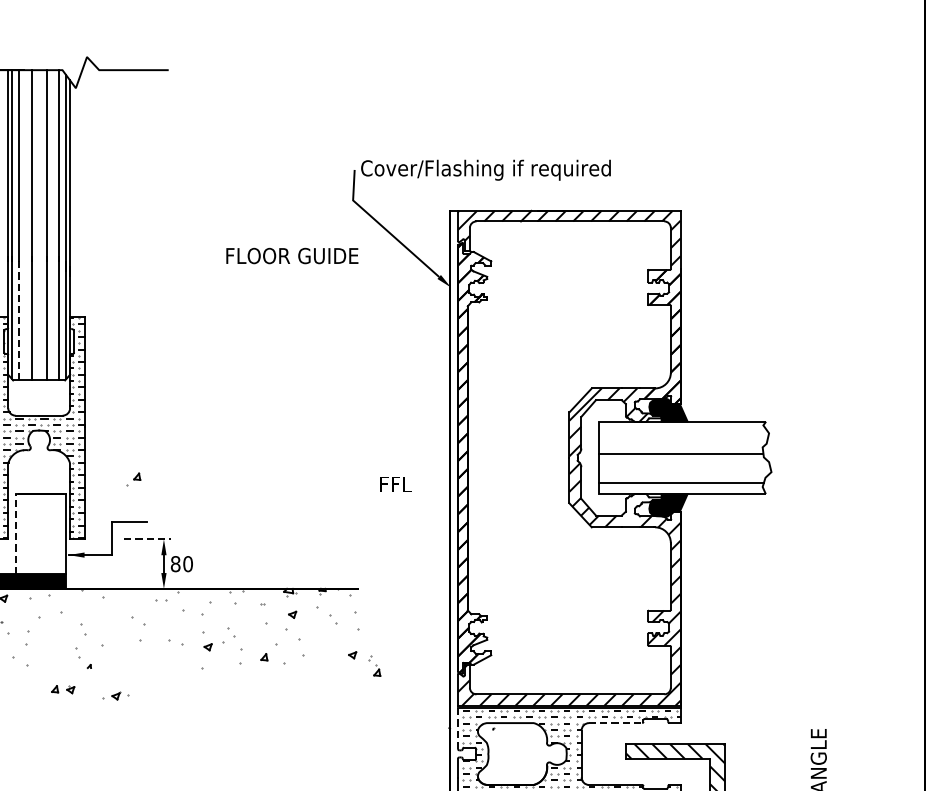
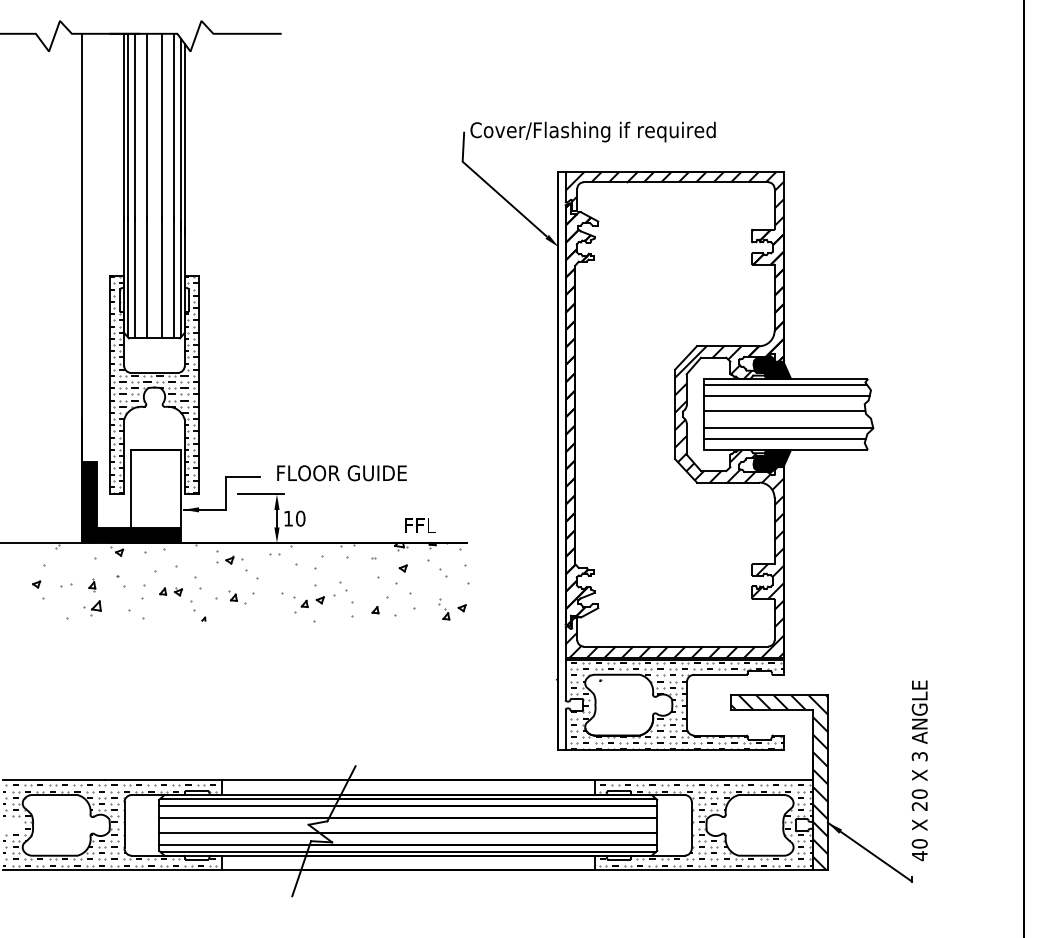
text: (291, 256) -> (341, 473), moved
line: (19, 318) -> (135, 277), dashed -> solid
line: (681, 428) -> (785, 385), added
line: (683, 439) -> (786, 396), added
line: (685, 471) -> (788, 427), added
part: (133, 479) -> (301, 606), moved
text: (395, 484) -> (420, 525), moved
hatch: (637, 510) -> (741, 466), added
line: (15, 533) -> (131, 488), dashed -> solid
line: (148, 539) -> (261, 494), dashed -> solid
text: (175, 563) -> (288, 518), 80 -> 10
part: (123, 644) -> (237, 597), added
part: (375, 665) -> (444, 609), moved
part: (62, 689) -> (170, 591), moved
part: (115, 695) -> (229, 559), moved
line: (615, 722) -> (720, 674), dashed -> solid
line: (457, 728) -> (565, 680), dashed -> solid

